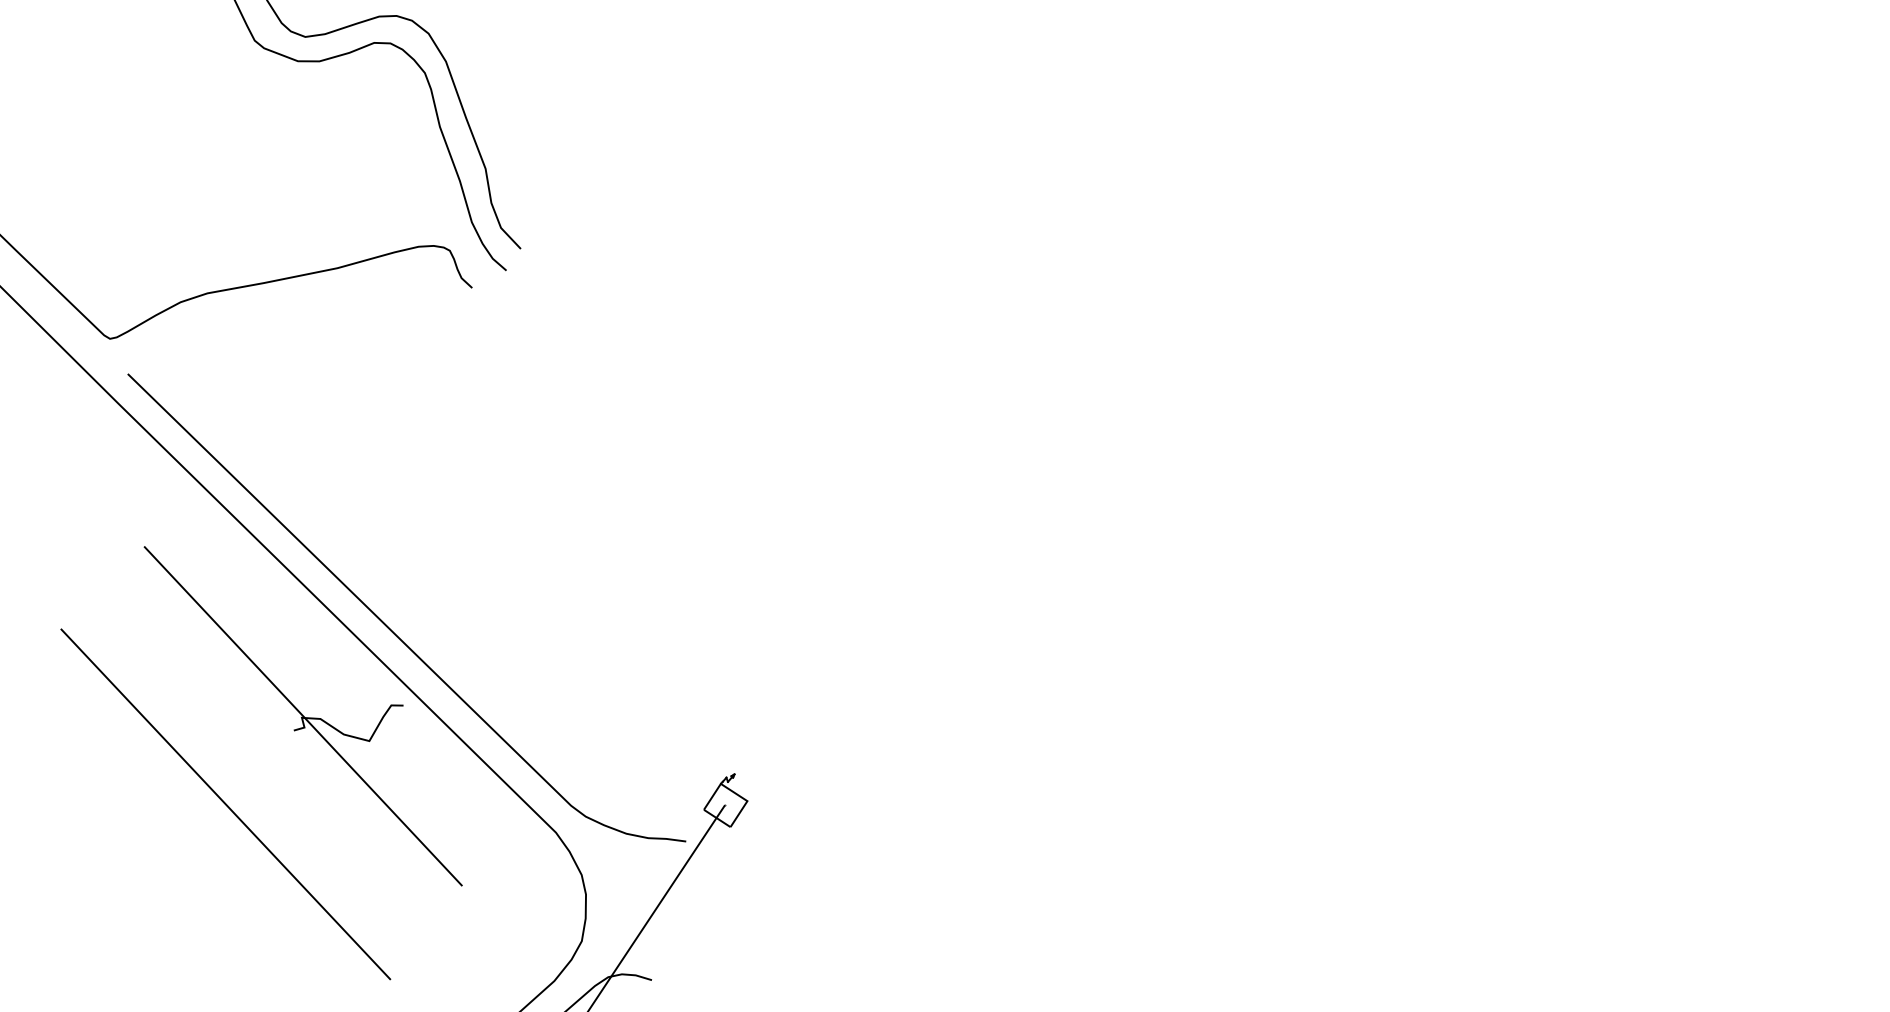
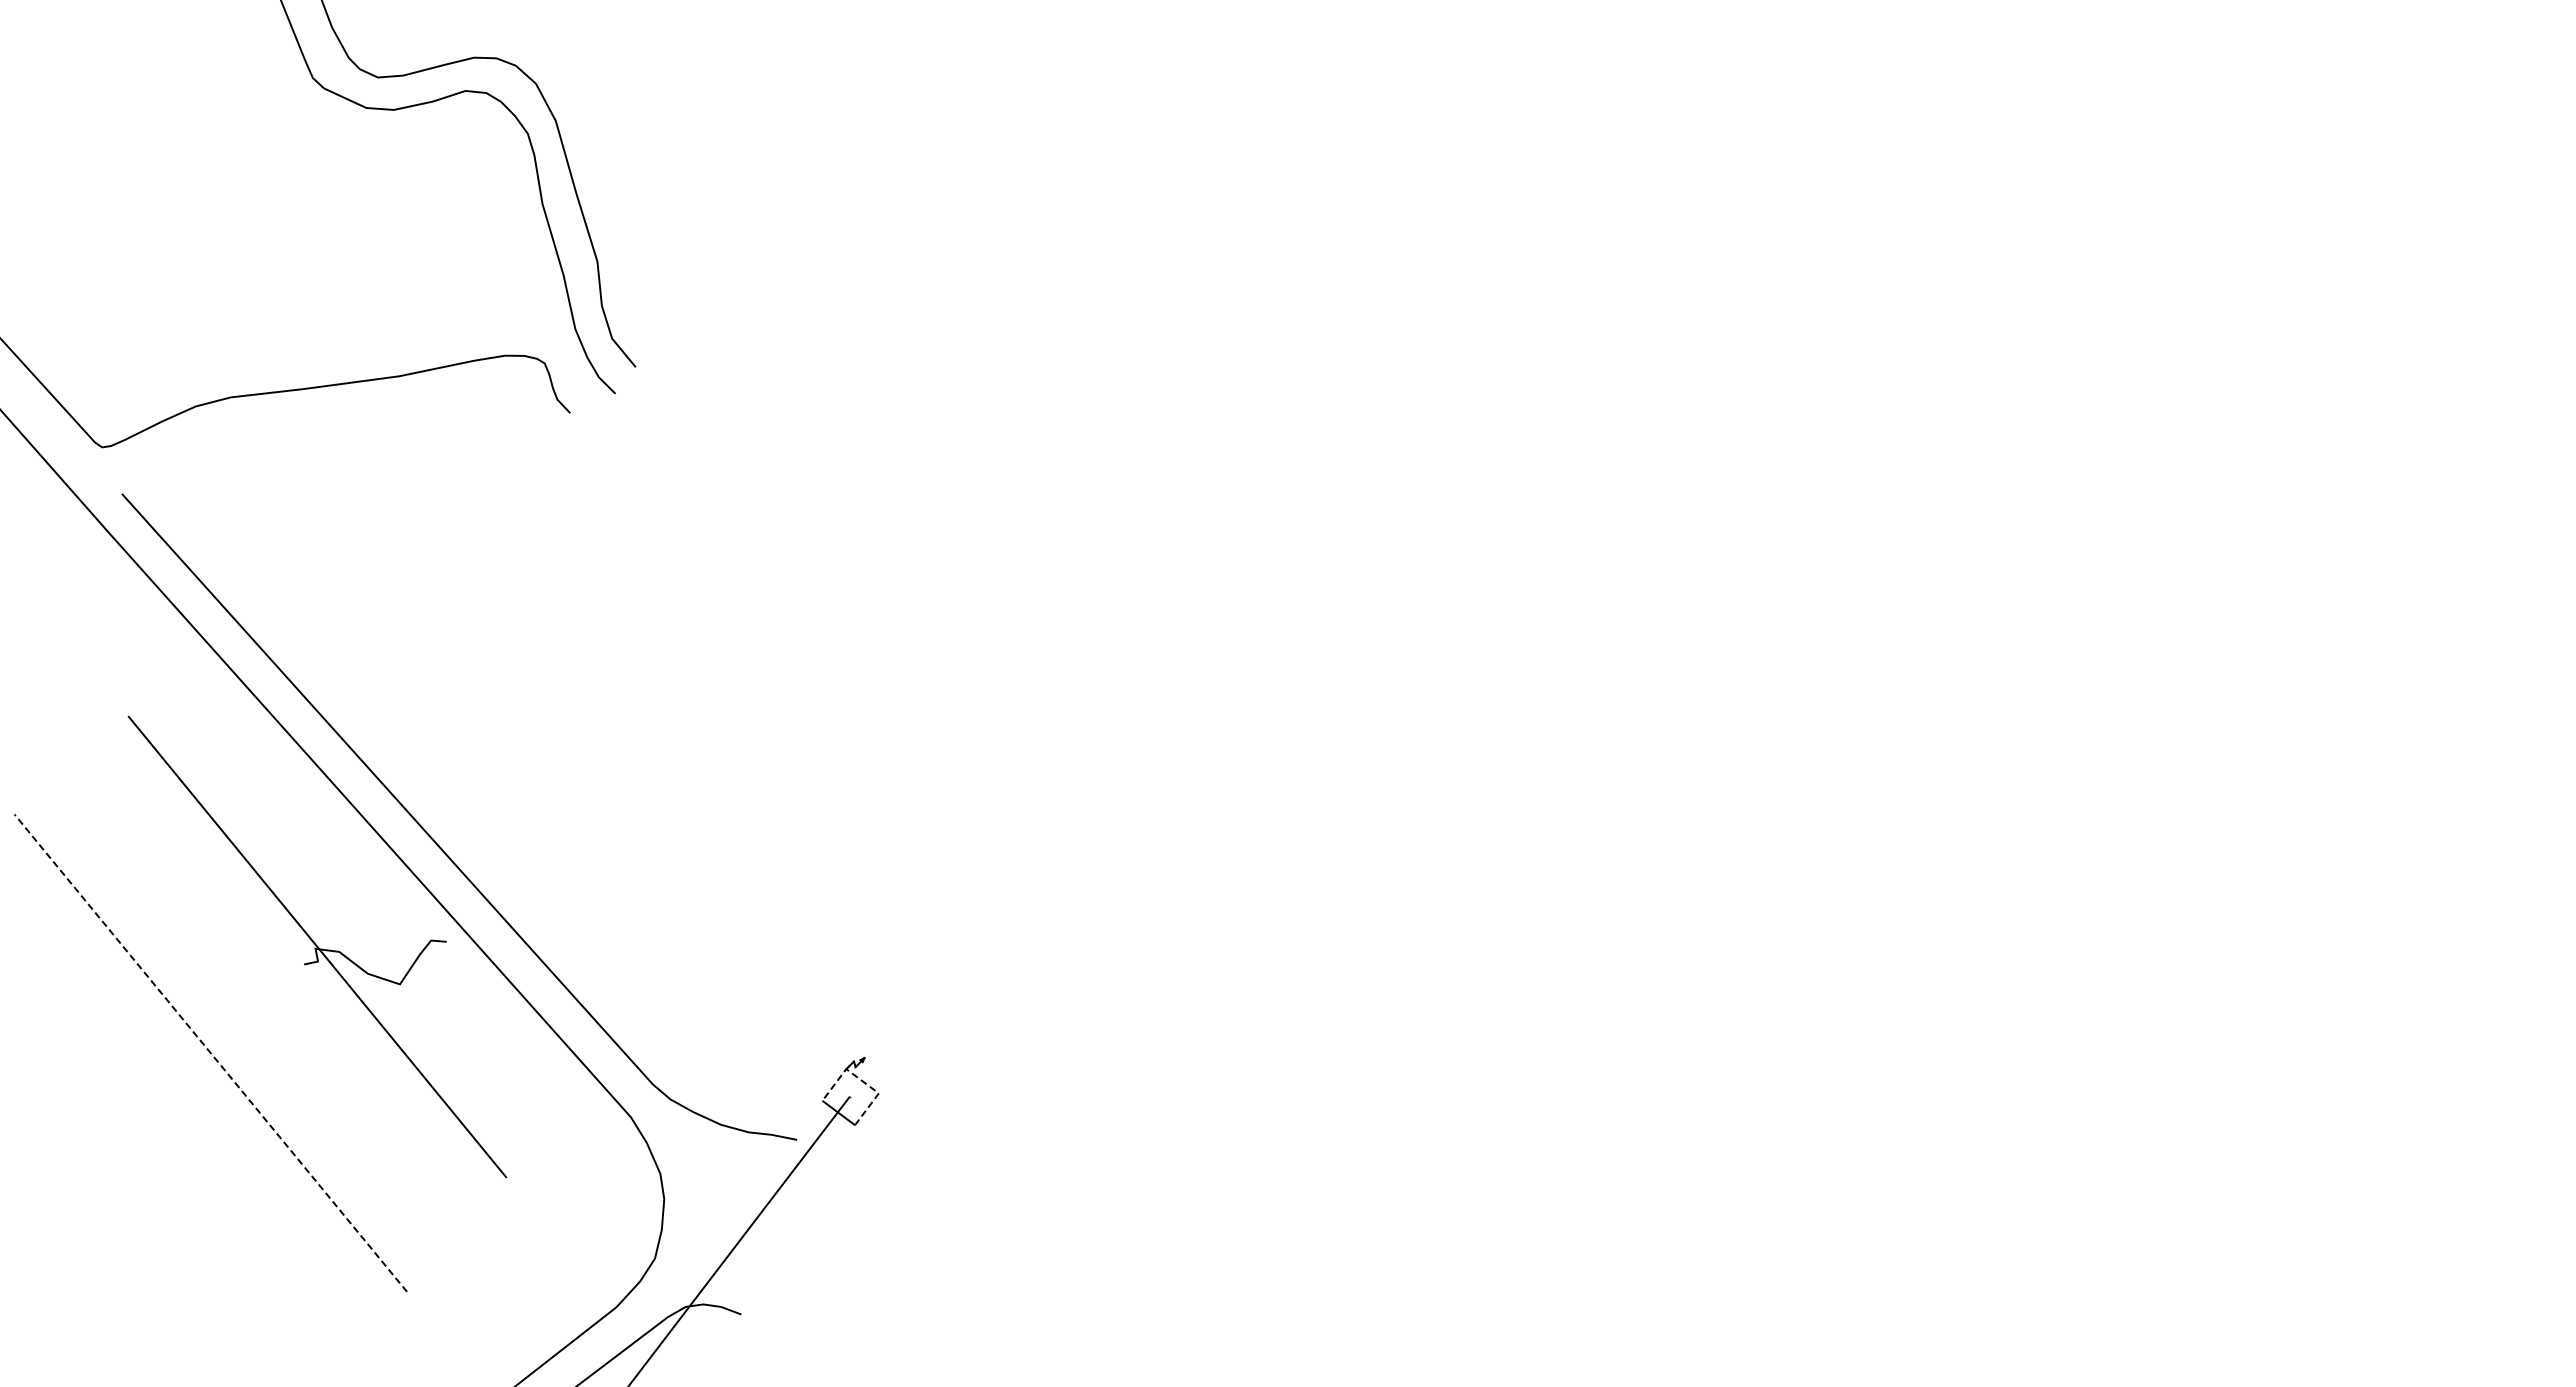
line: (734, 791) -> (862, 1080), solid -> dashed
line: (225, 803) -> (210, 1052), solid -> dashed

